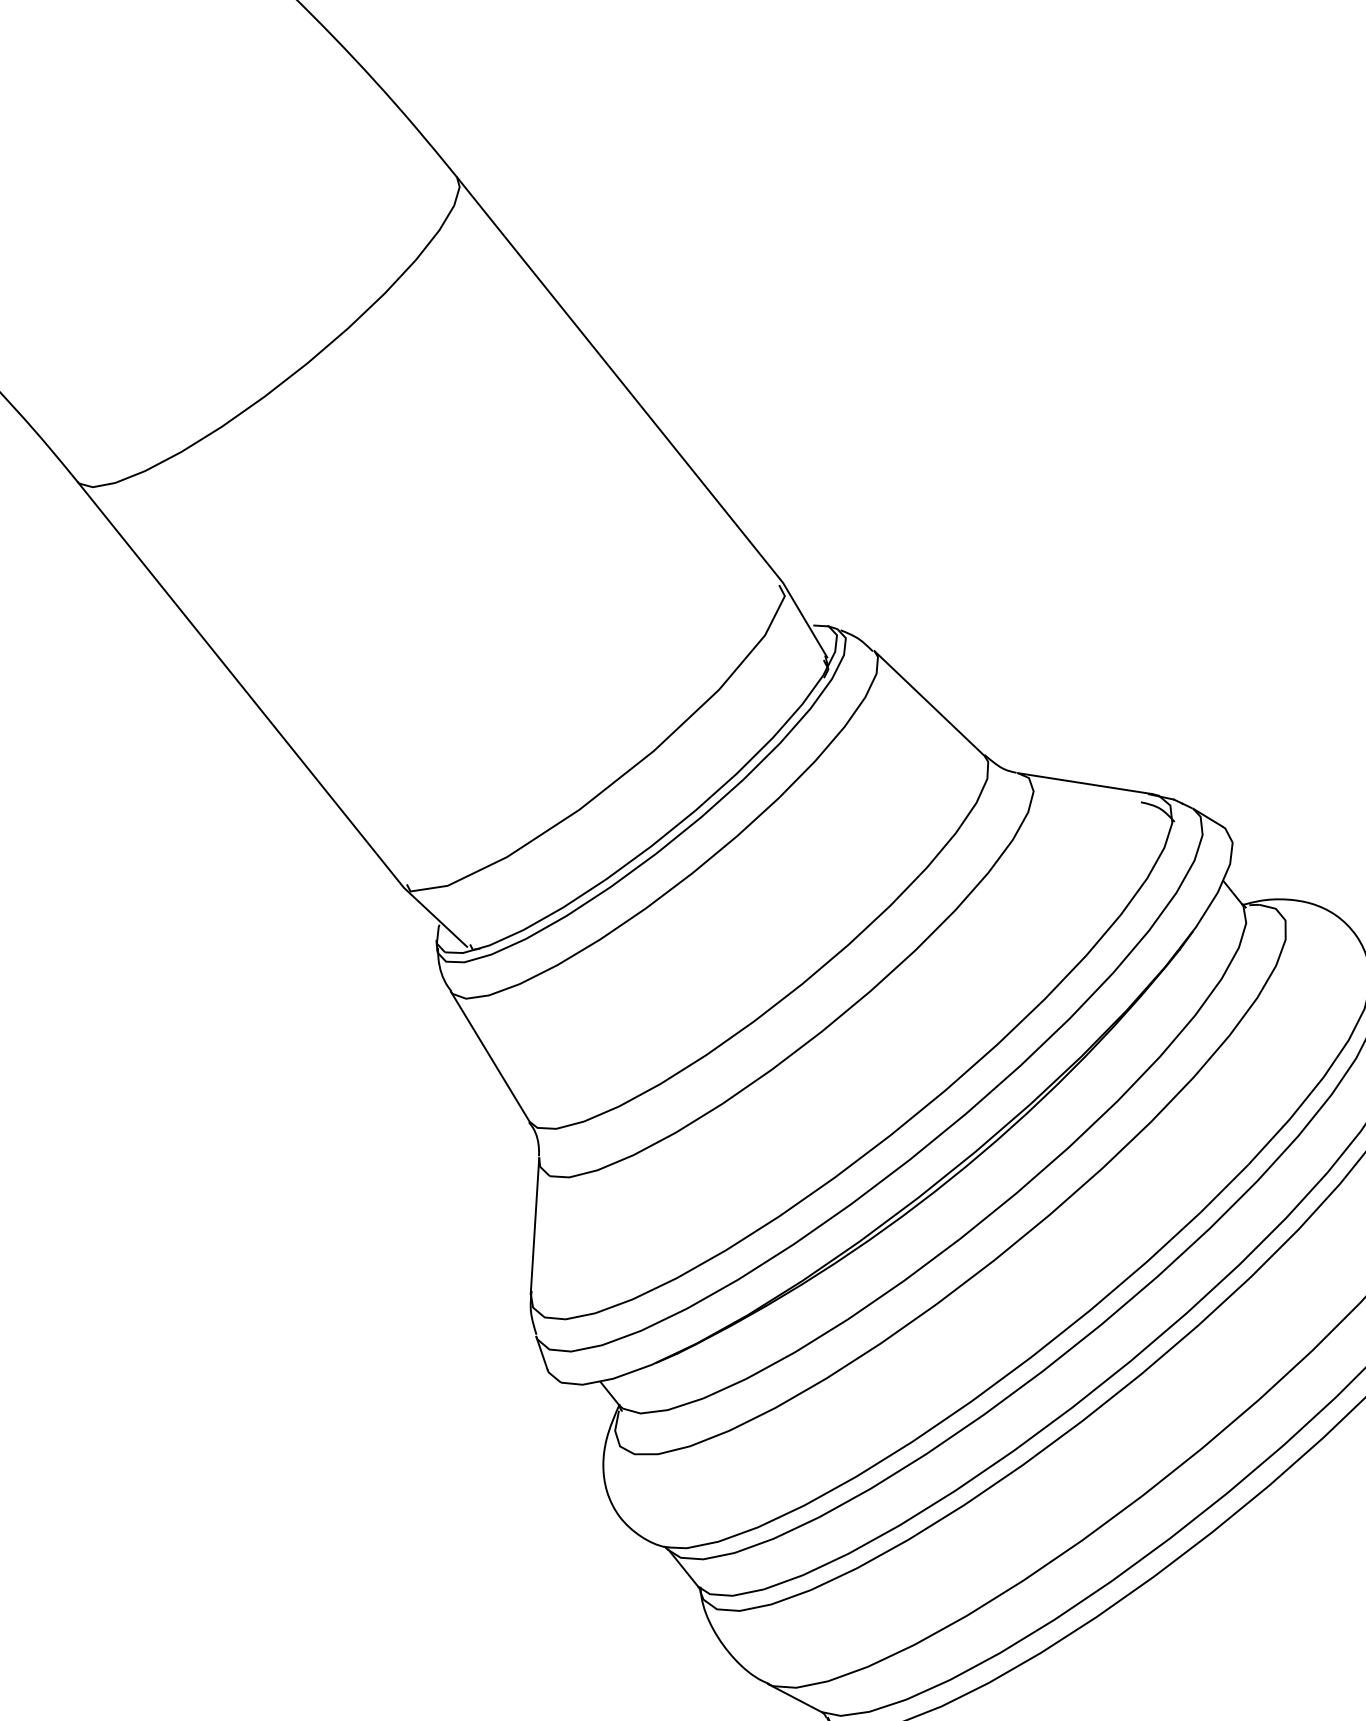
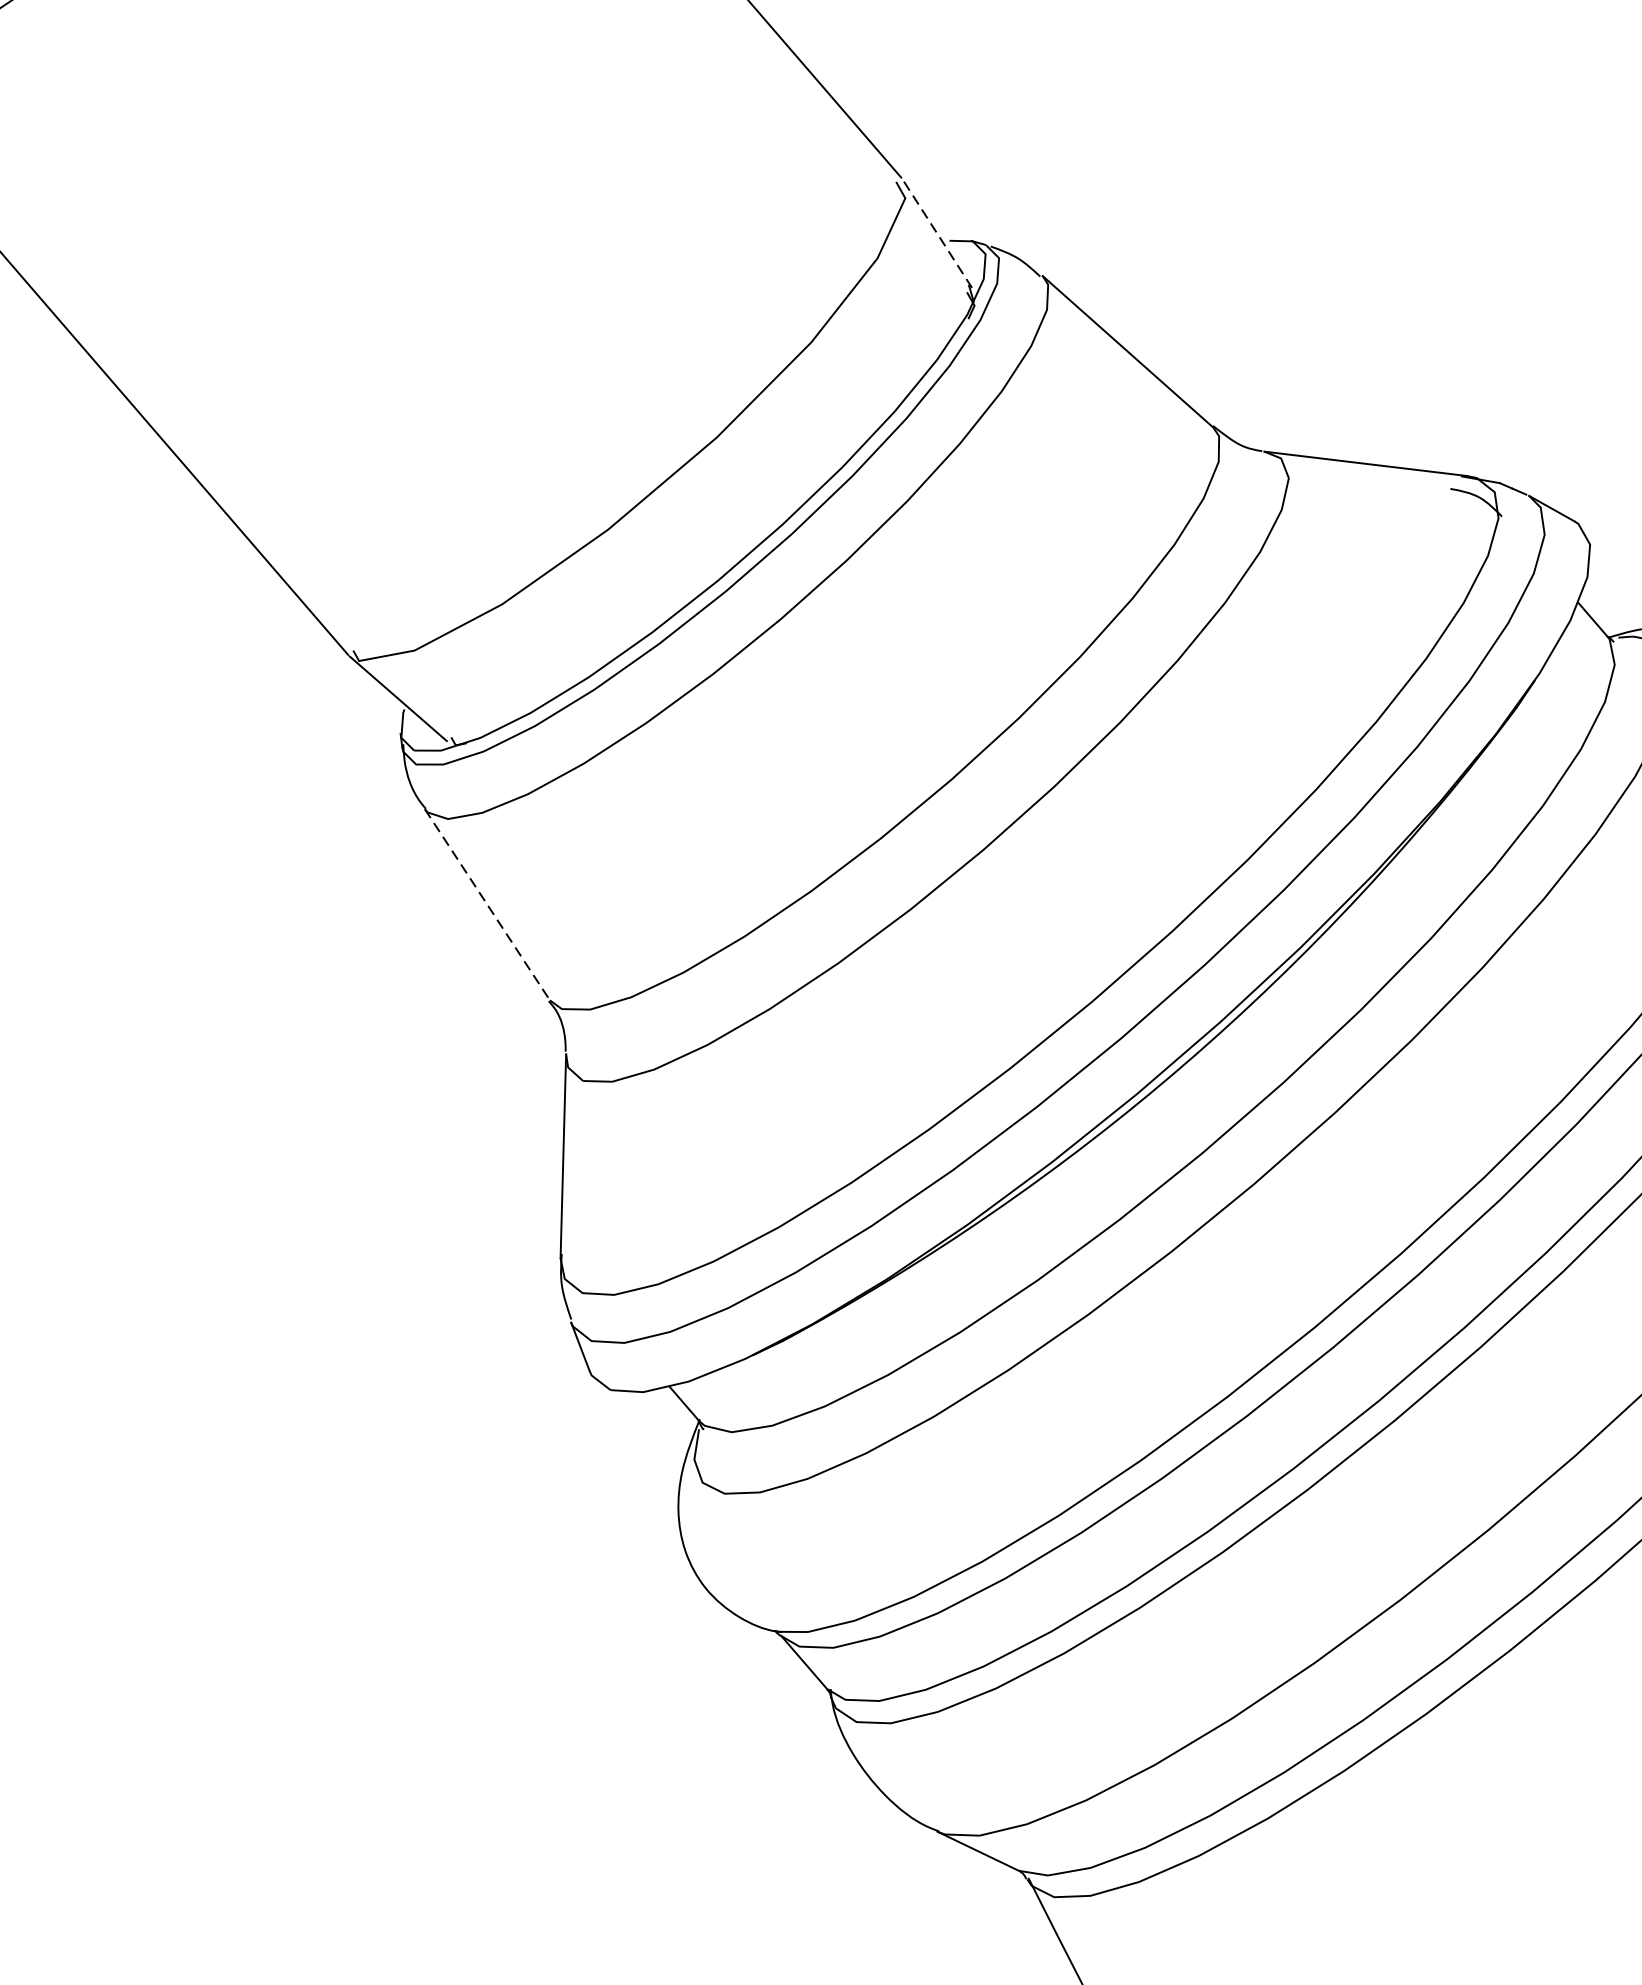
line: (805, 620) -> (937, 233), solid -> dashed
line: (490, 1057) -> (487, 905), solid -> dashed

